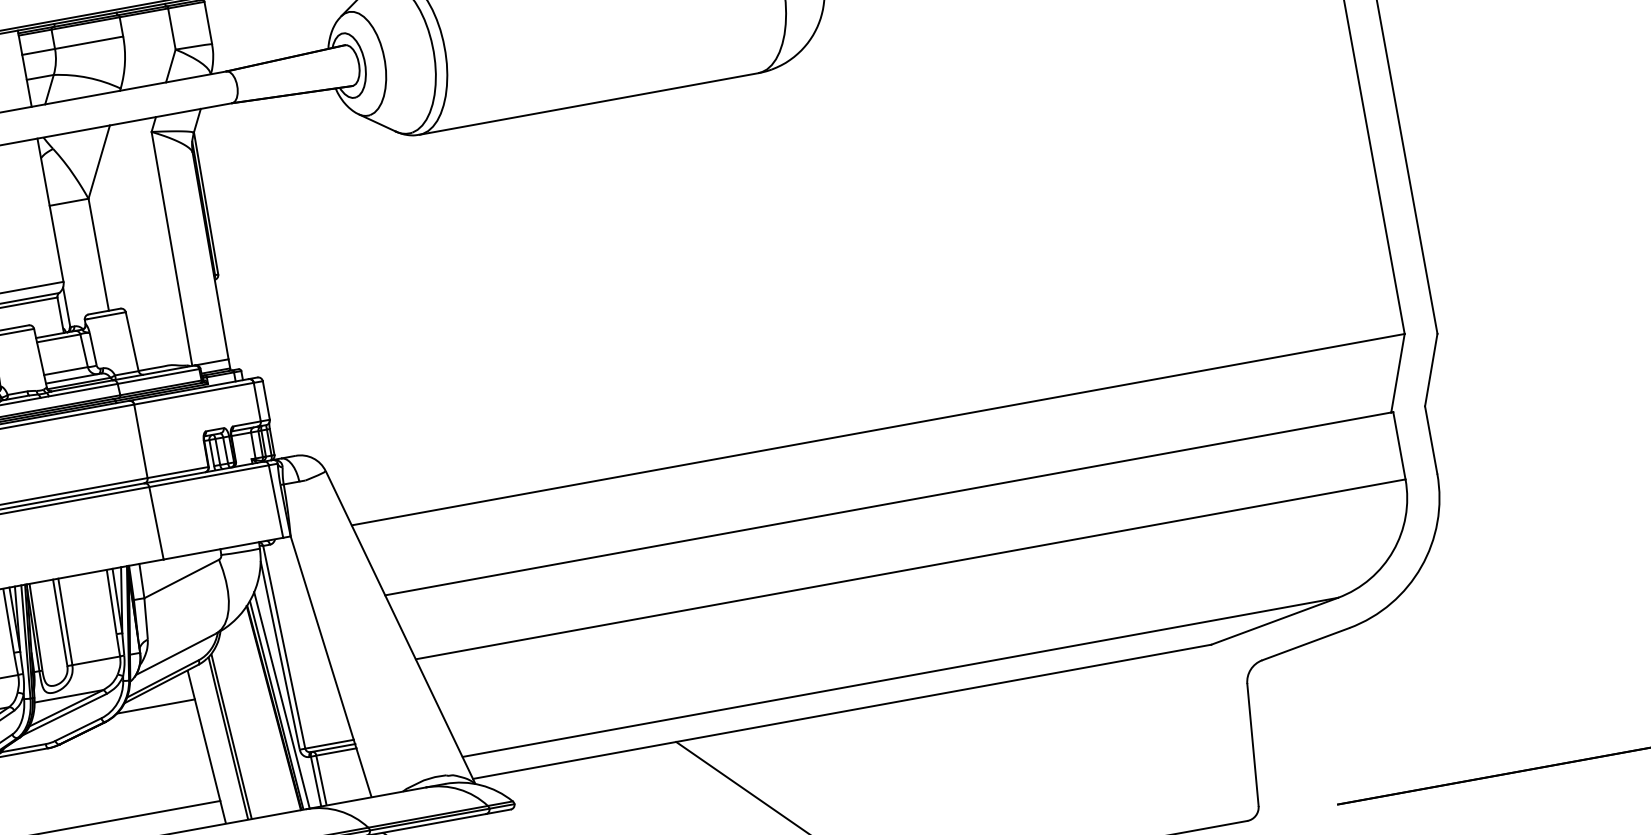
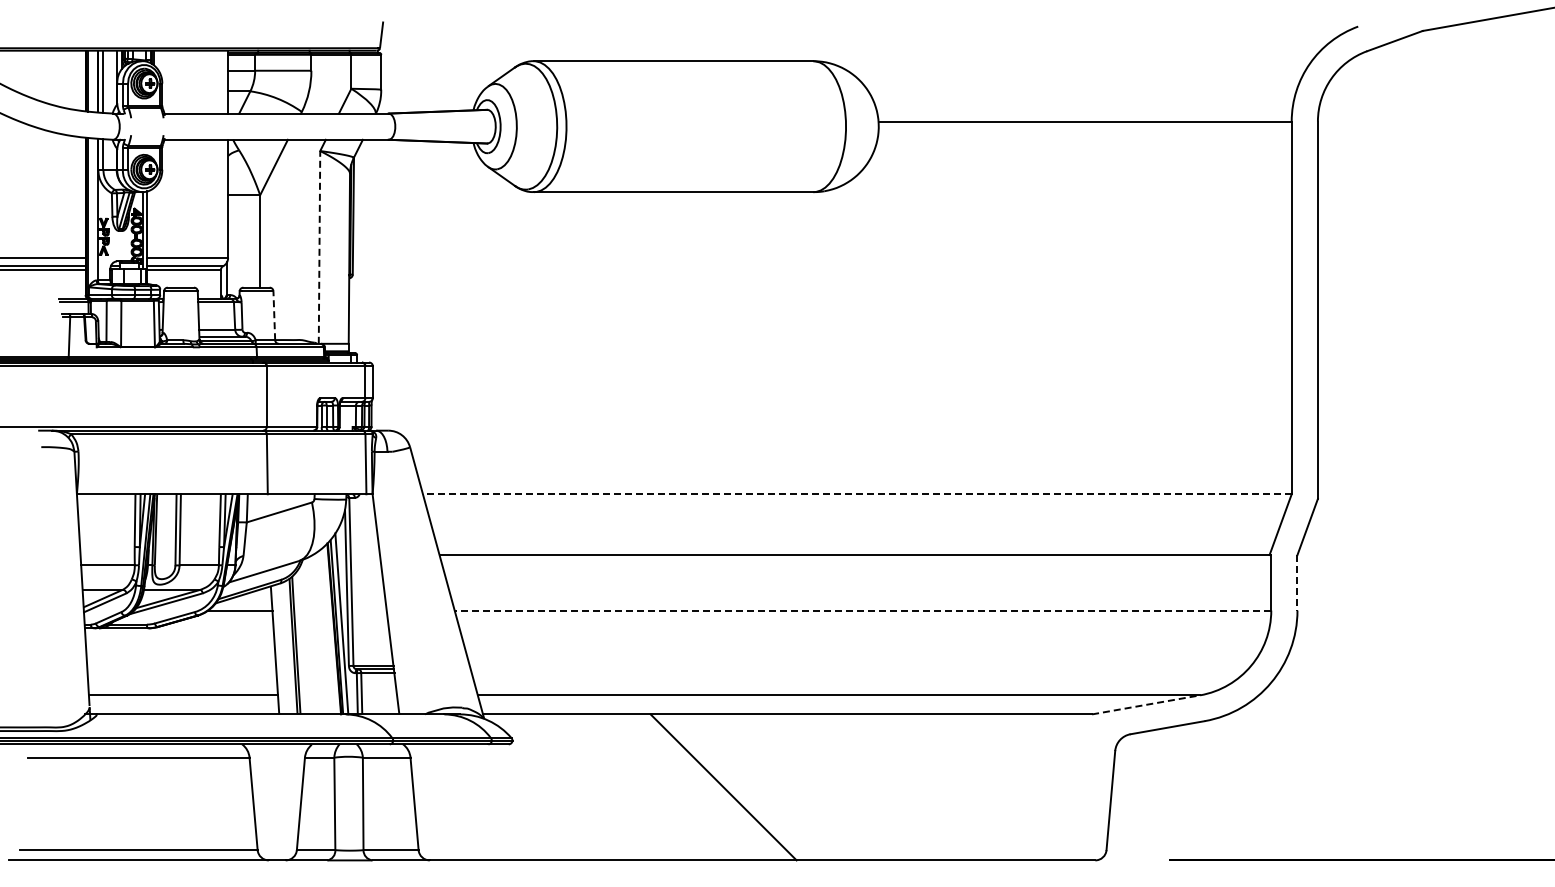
line: (171, 247) -> (319, 246), solid -> dashed
line: (132, 341) -> (274, 315), solid -> dashed
line: (877, 430) -> (856, 494), solid -> dashed
line: (1431, 439) -> (1297, 582), solid -> dashed
line: (910, 569) -> (862, 610), solid -> dashed
line: (1274, 620) -> (1146, 704), solid -> dashed

